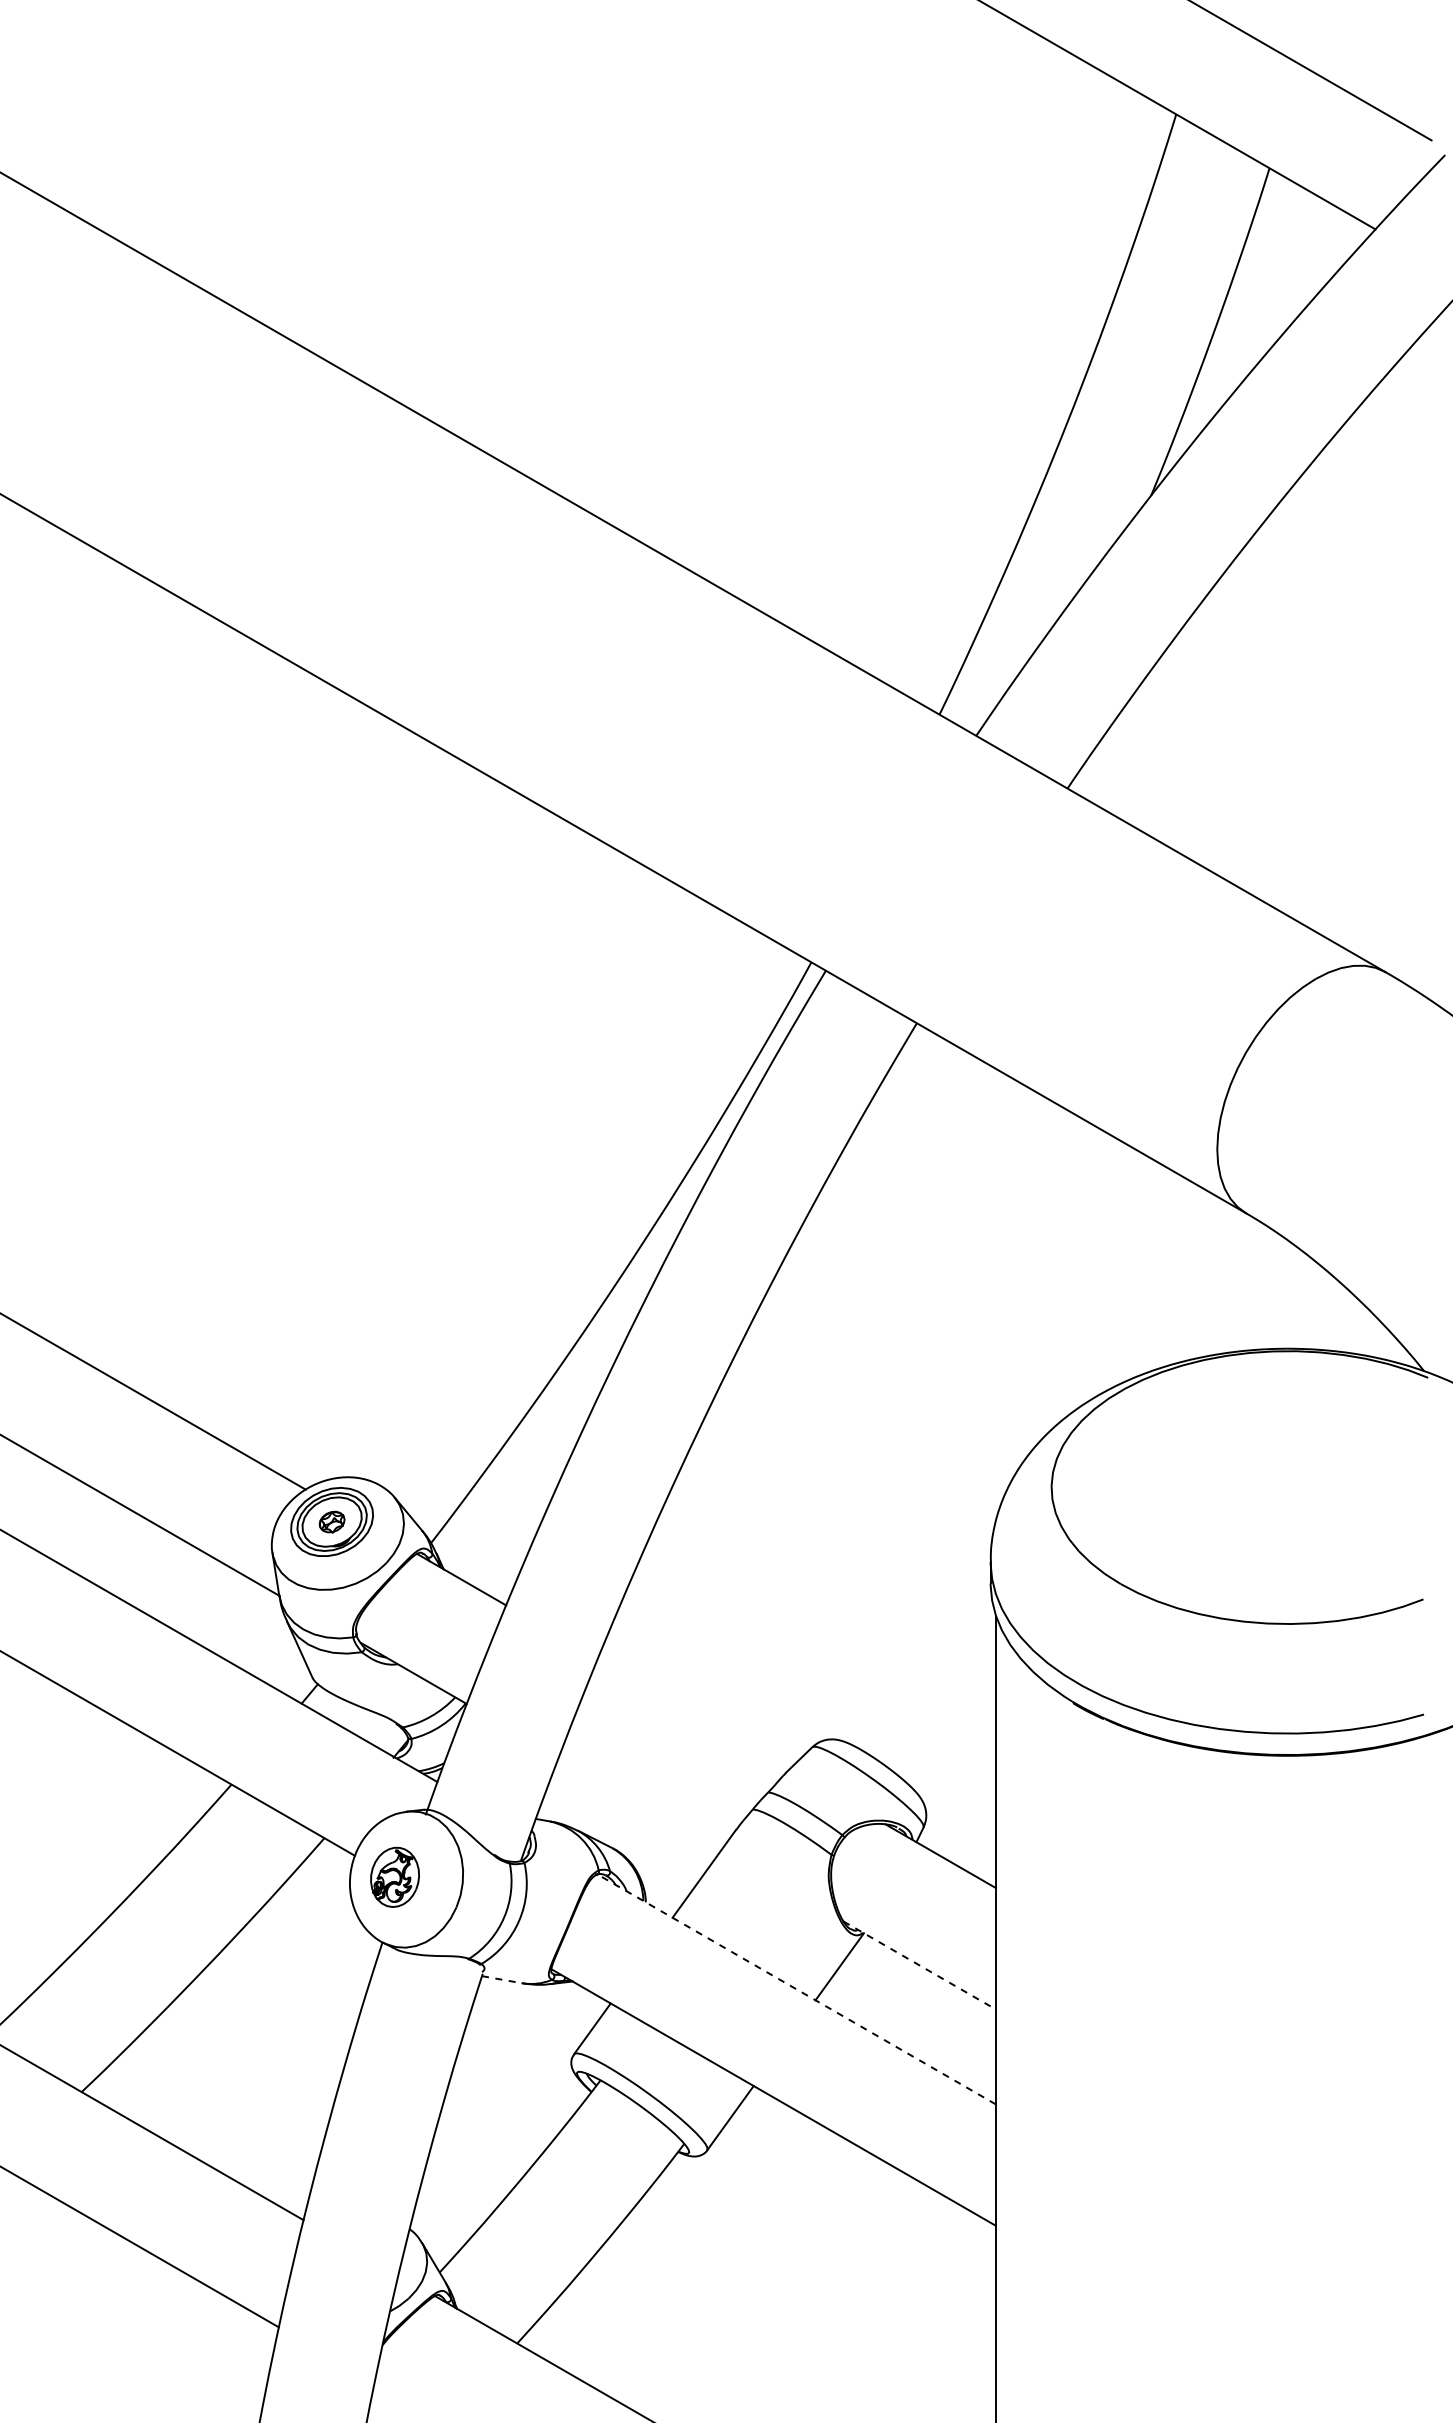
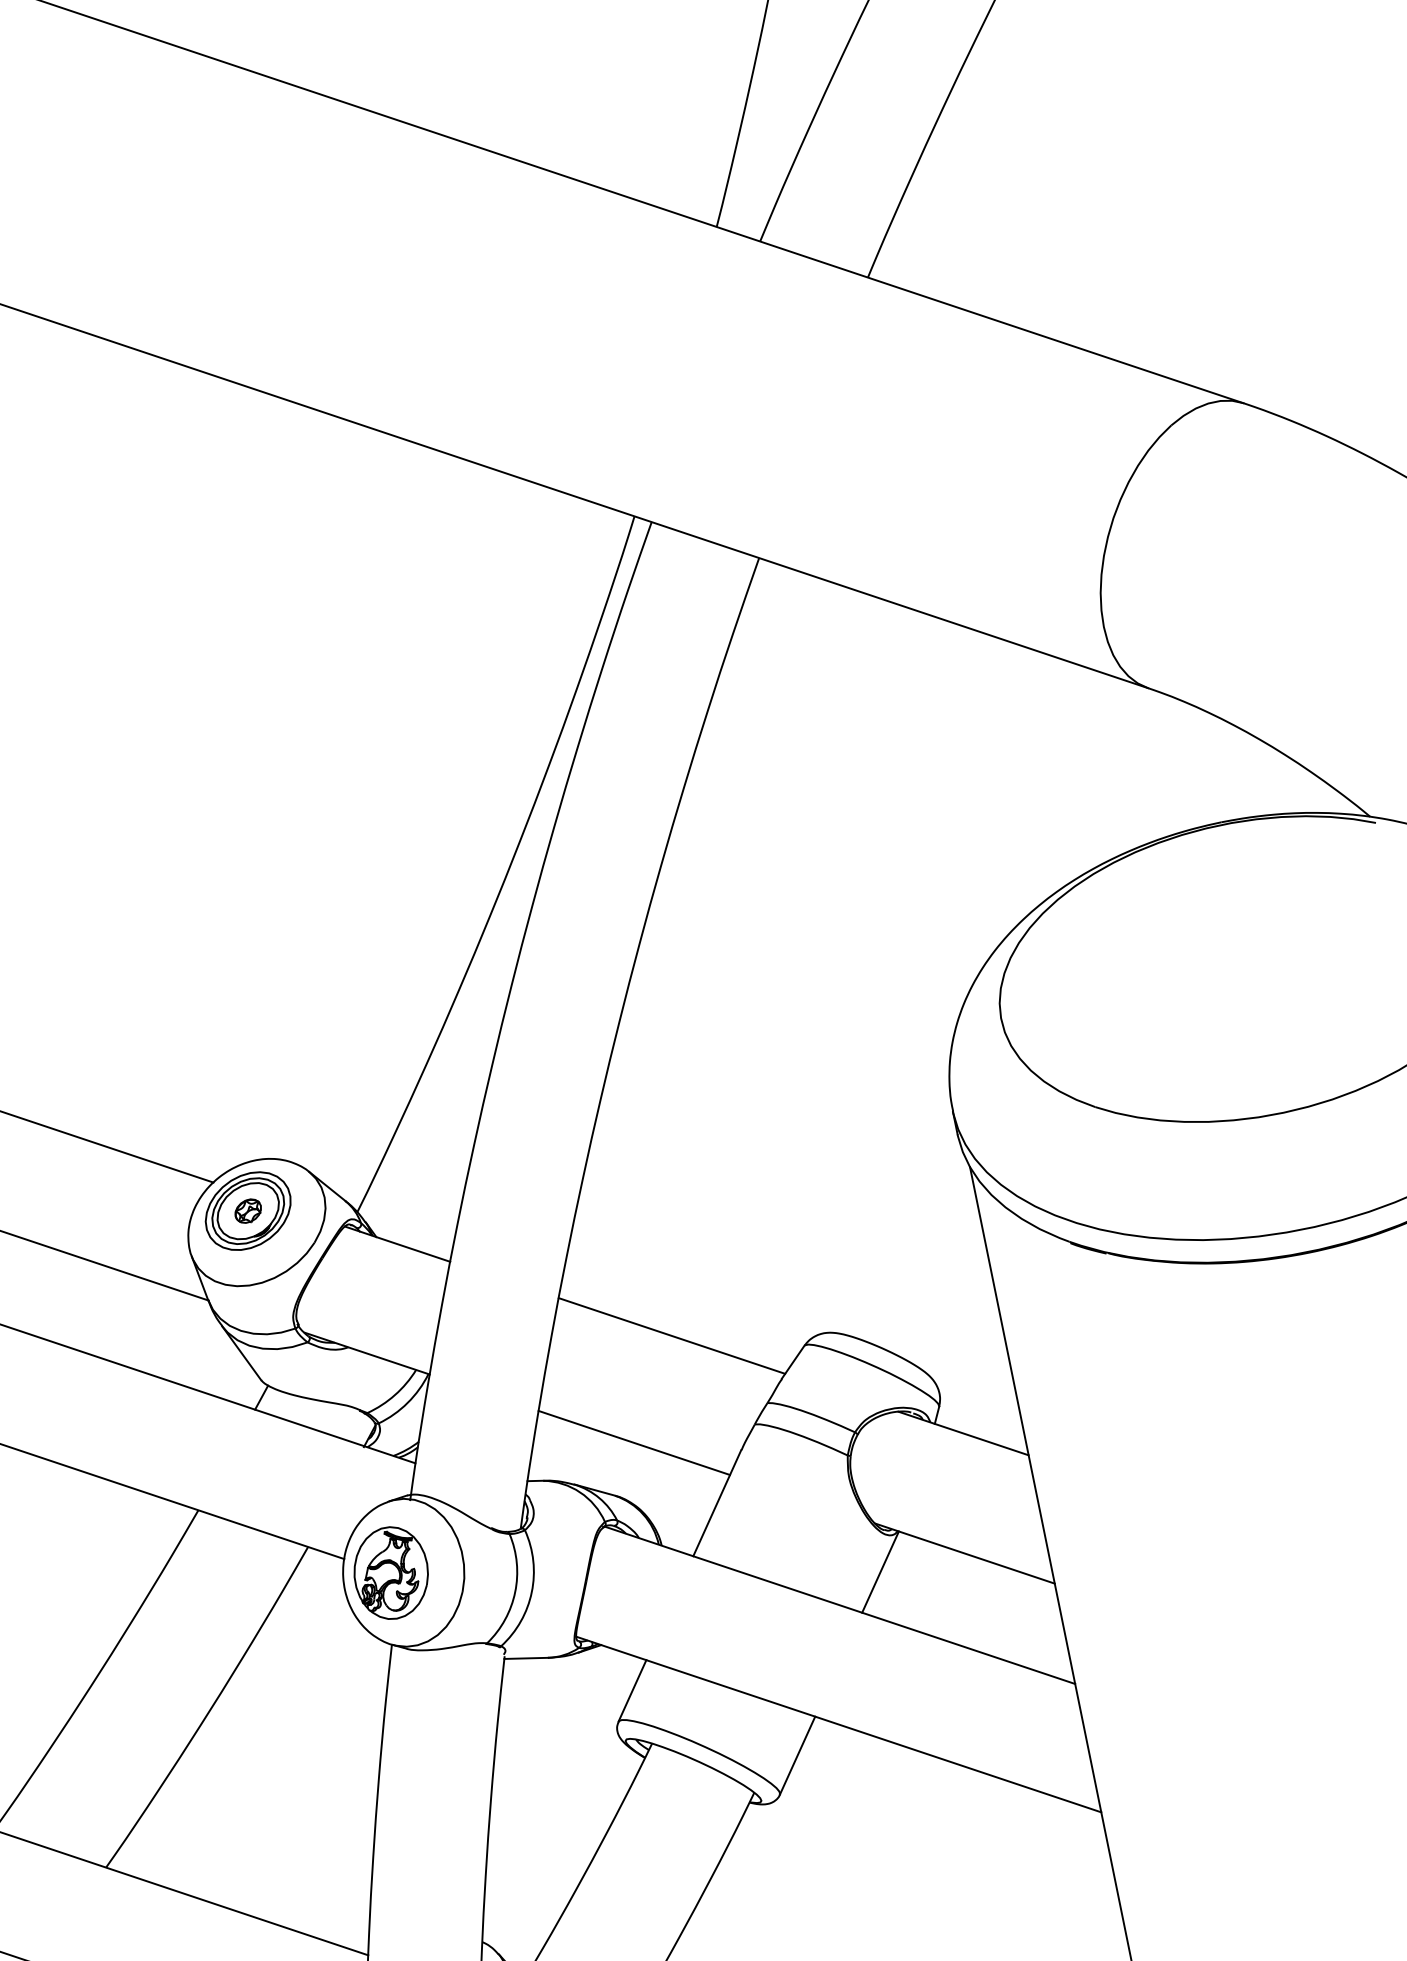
line: (693, 1713) -> (671, 1335), added
line: (639, 1803) -> (633, 1442), added
part: (394, 1877) -> (390, 1573), size x1.43
line: (919, 1965) -> (964, 1553), dashed -> solid
line: (502, 1979) -> (526, 1658), dashed -> solid
line: (796, 1989) -> (839, 1605), dashed -> solid

